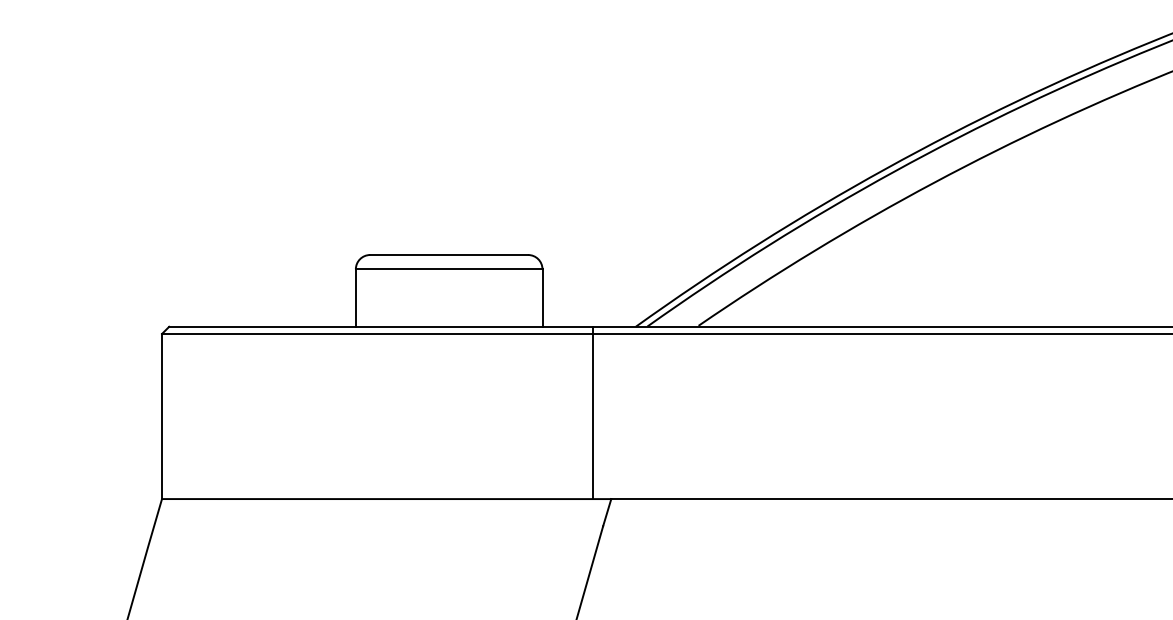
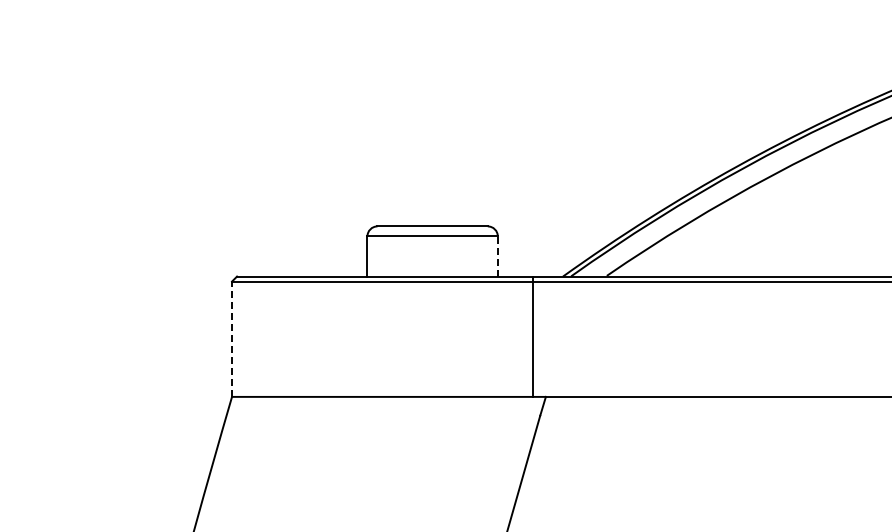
line: (542, 298) -> (497, 256), solid -> dashed
line: (162, 416) -> (232, 339), solid -> dashed

